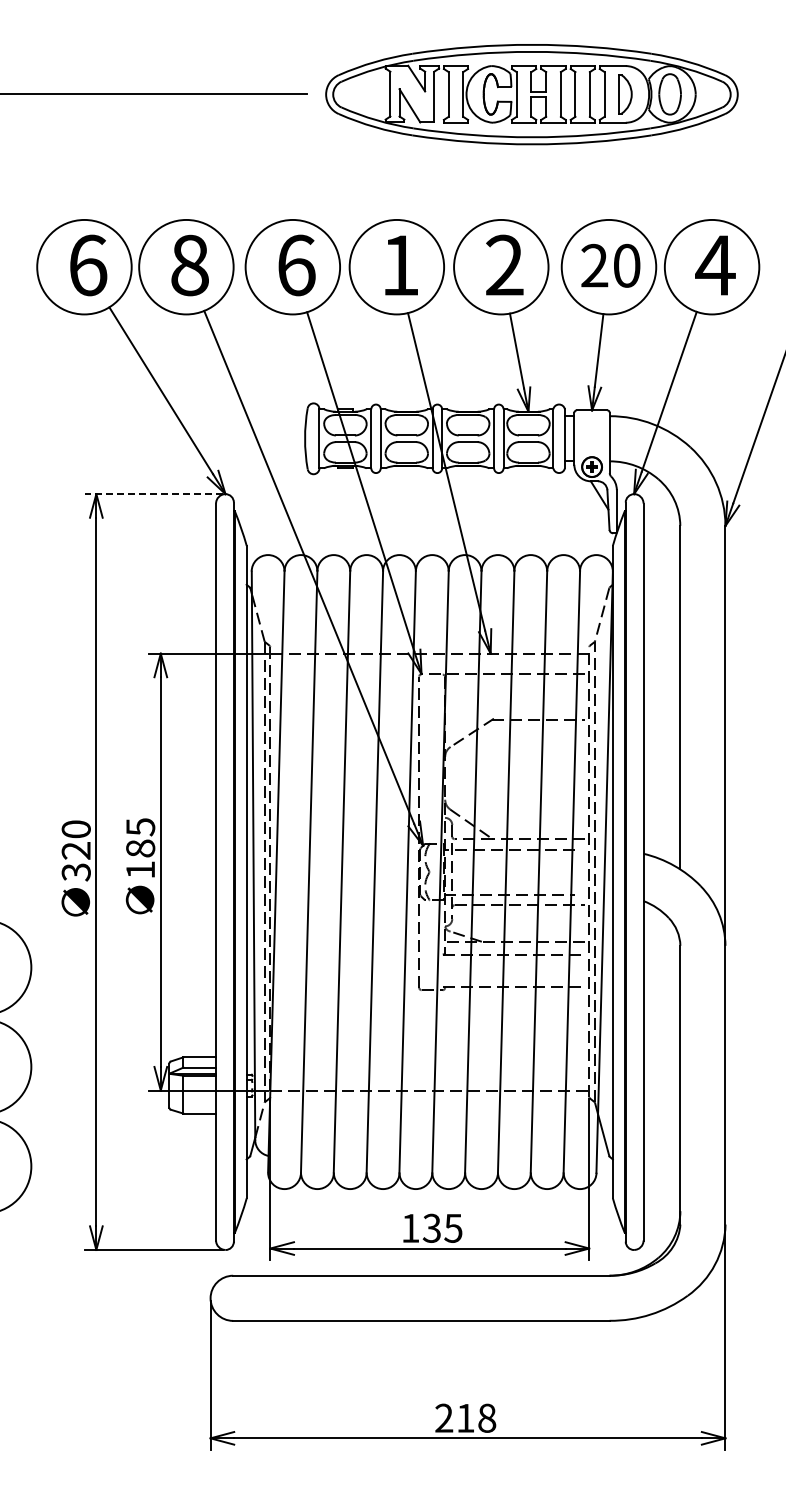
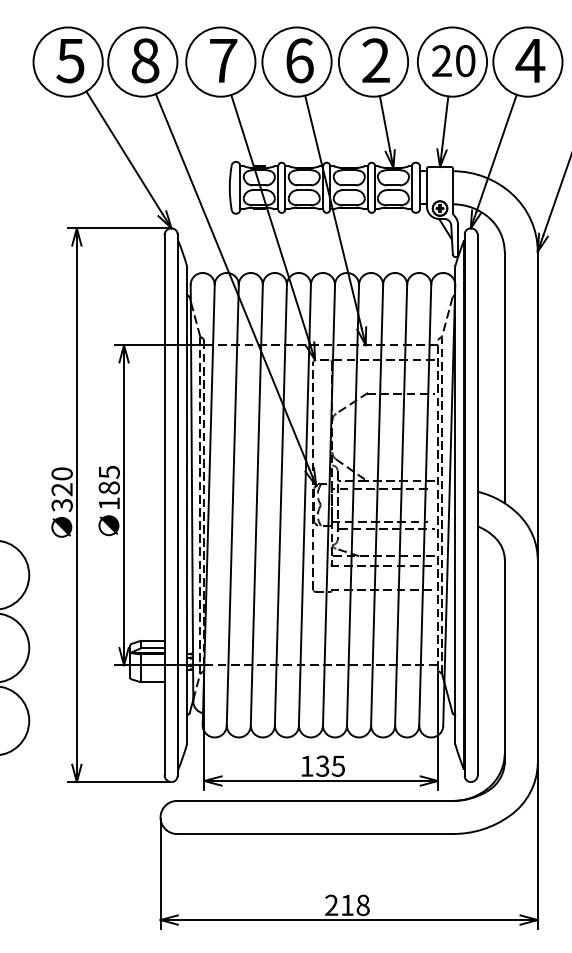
text: (87, 265) -> (70, 60), 6 -> 5
text: (296, 265) -> (223, 60), 6 -> 7
text: (400, 265) -> (299, 60), 1 -> 6
line: (153, 494) -> (118, 228), dashed -> solid

